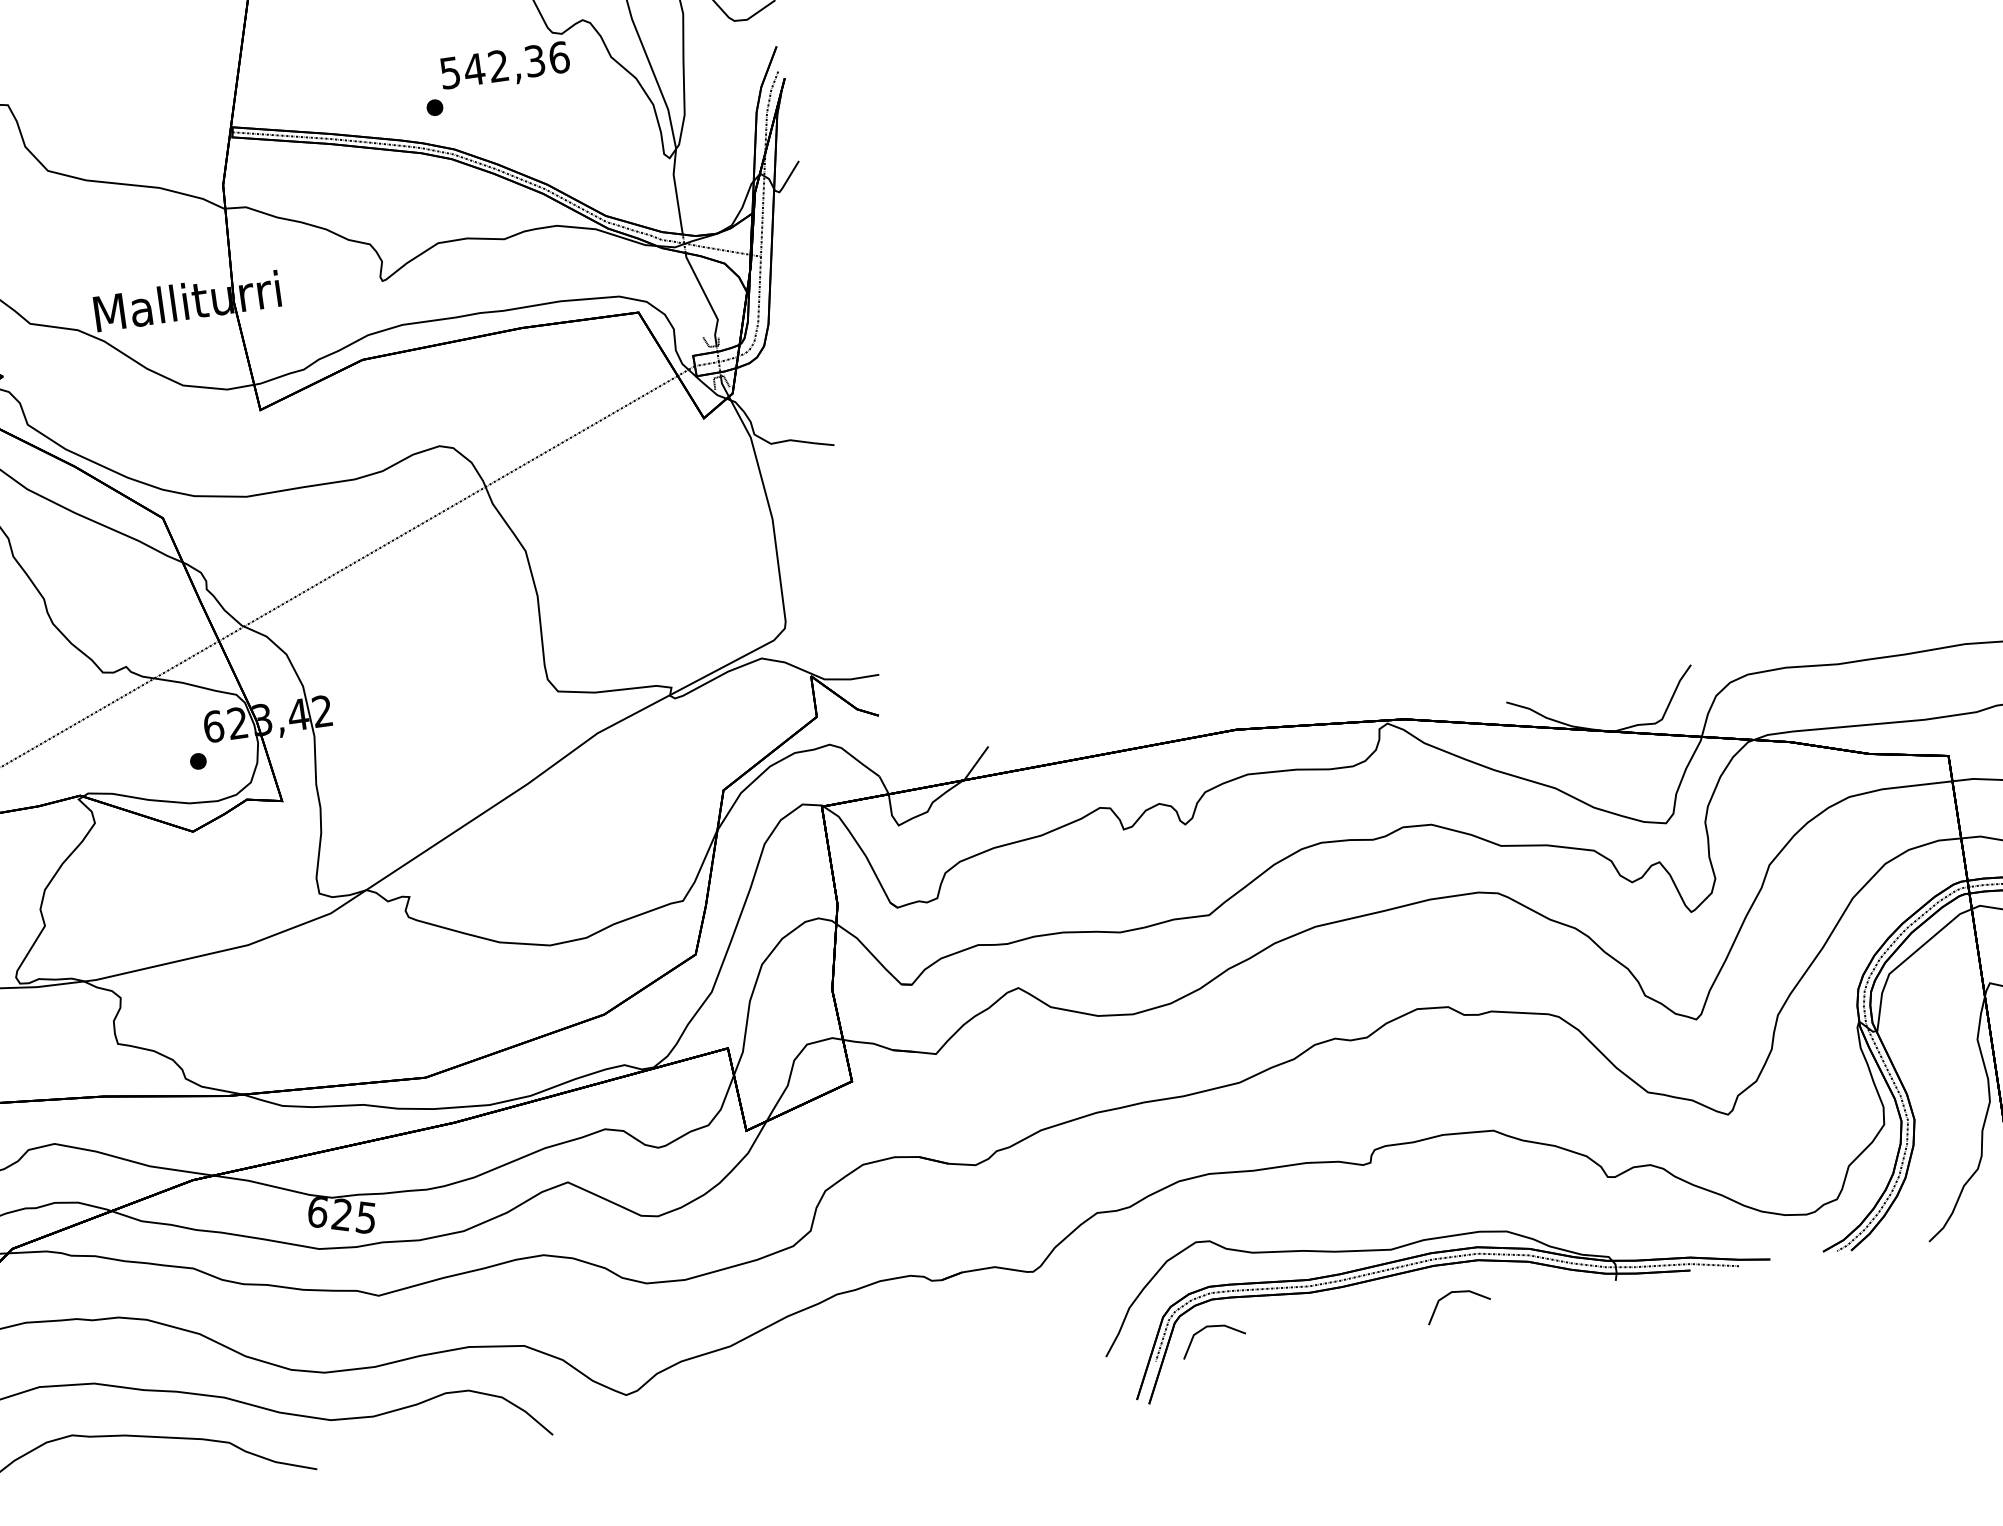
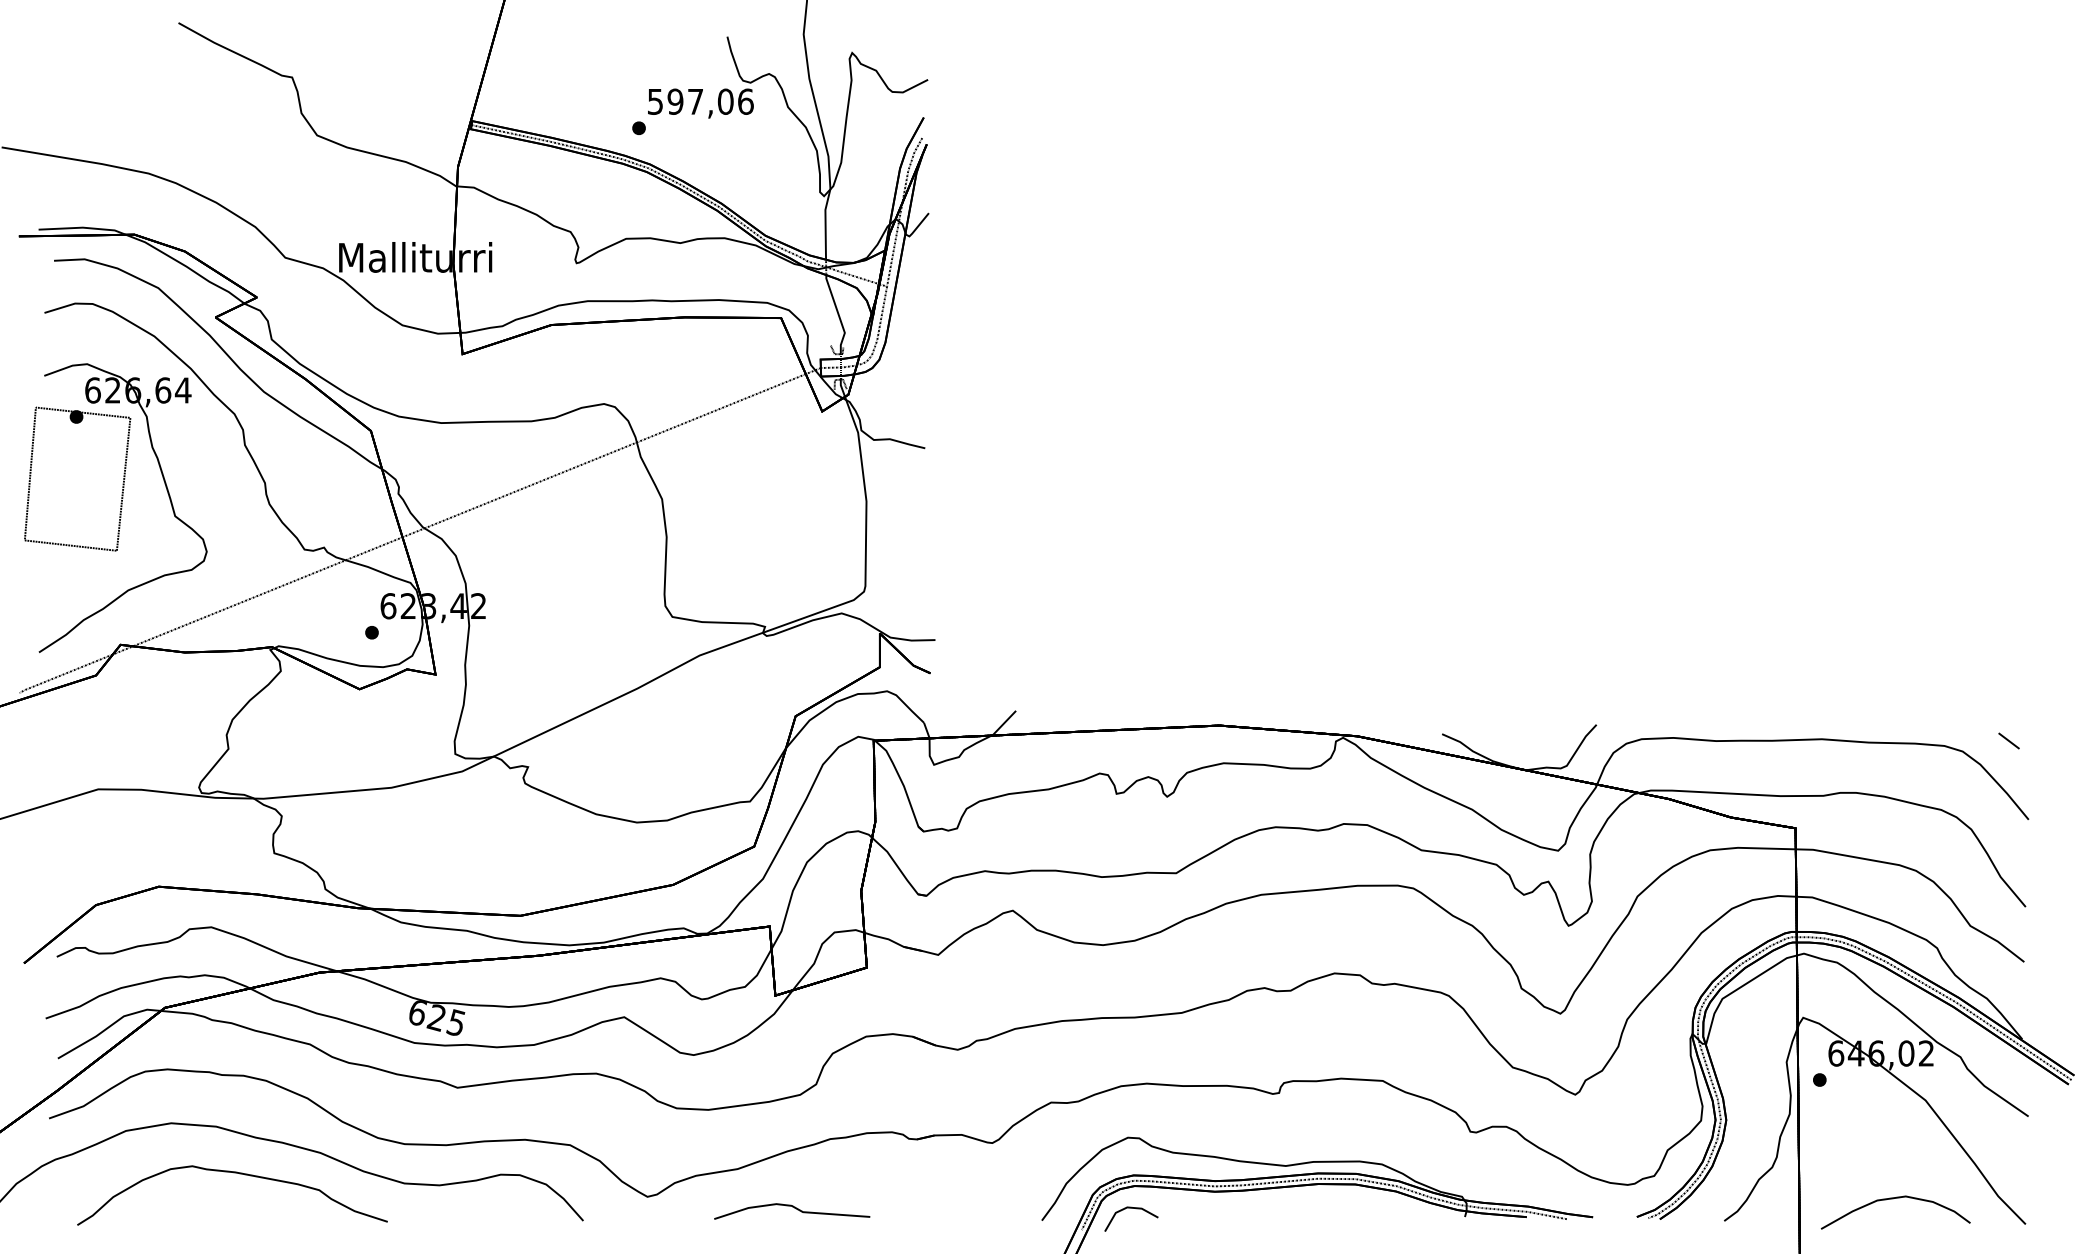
text: (504, 64) -> (700, 101), 542,36 -> 597,06
line: (1456, 1292) -> (1334, 1208), removed
curve: (805, 1384) -> (794, 1208), added

